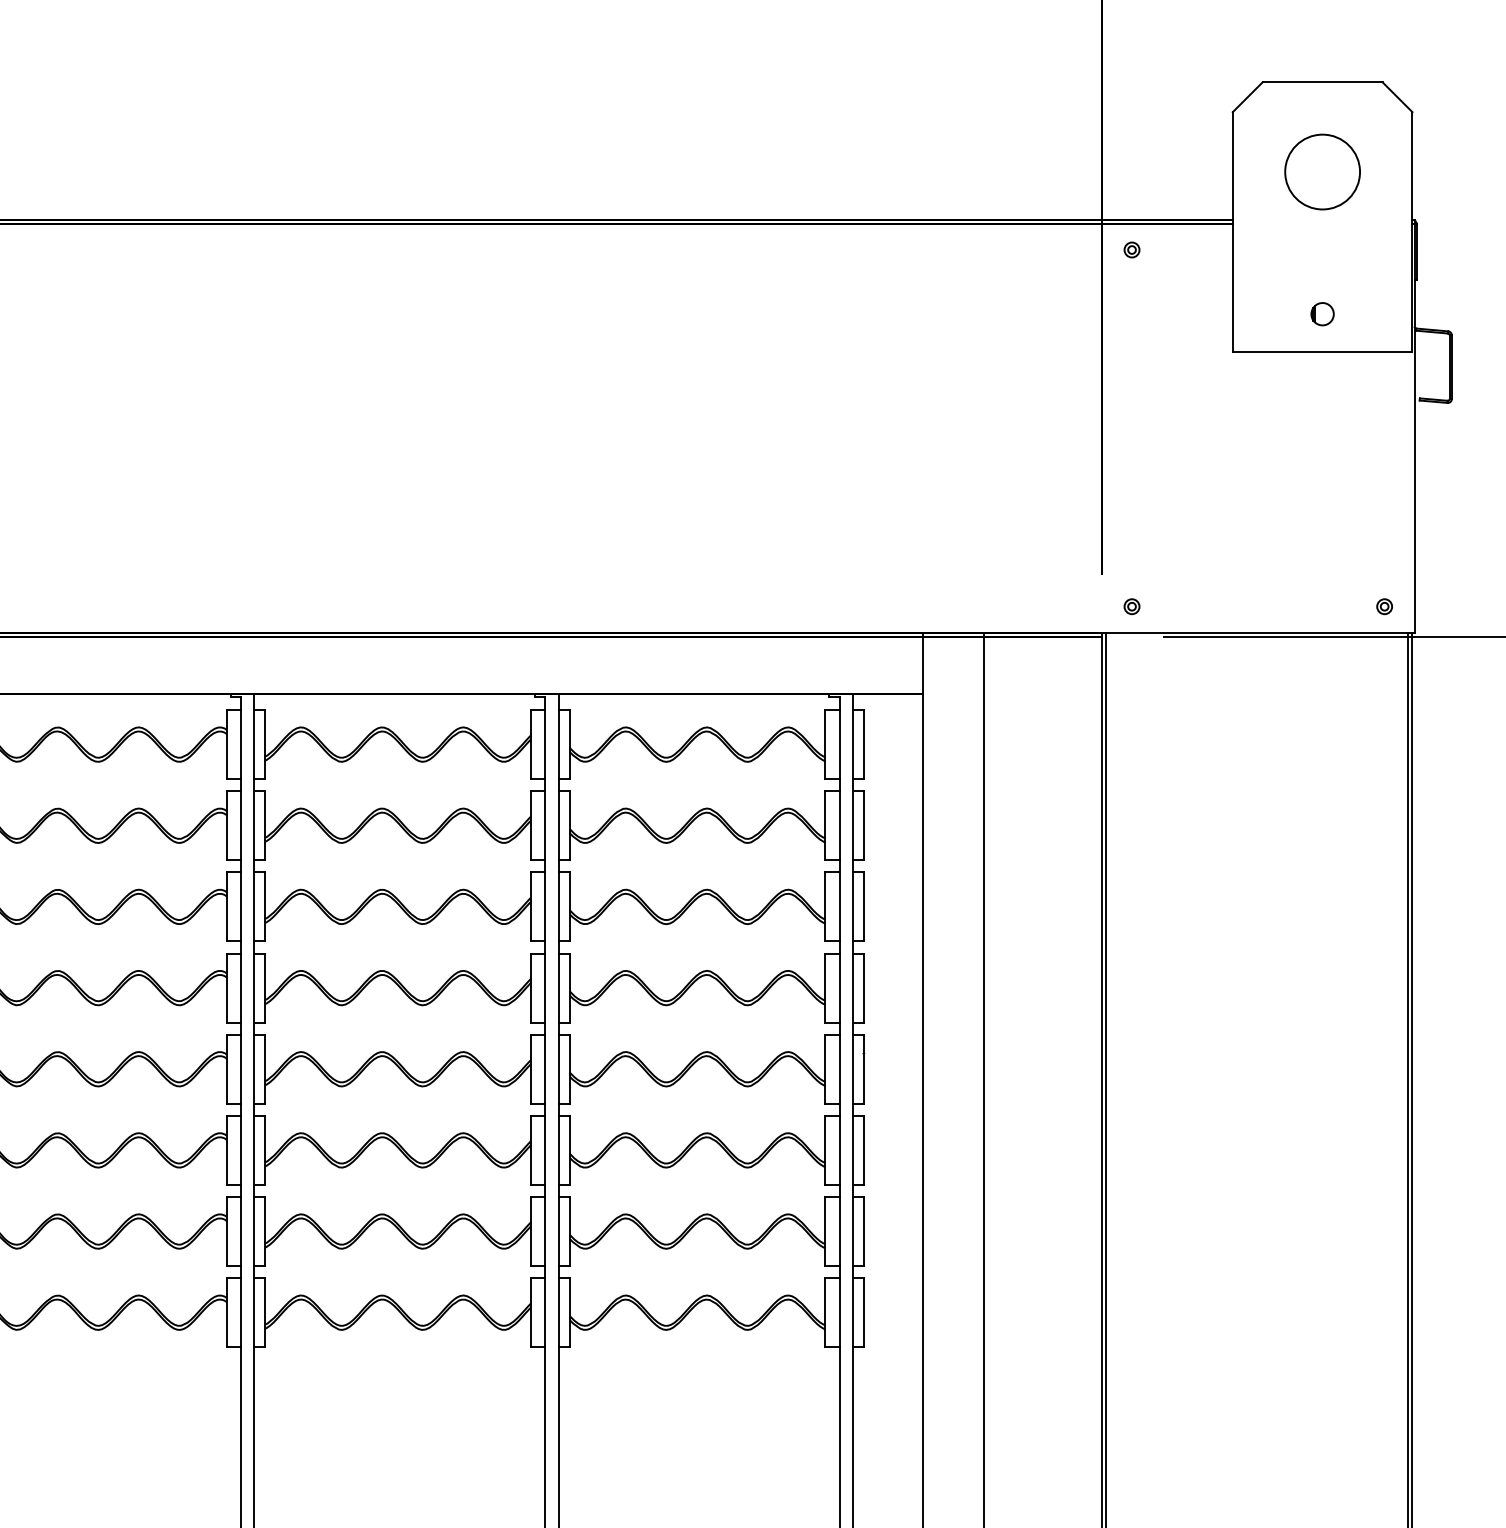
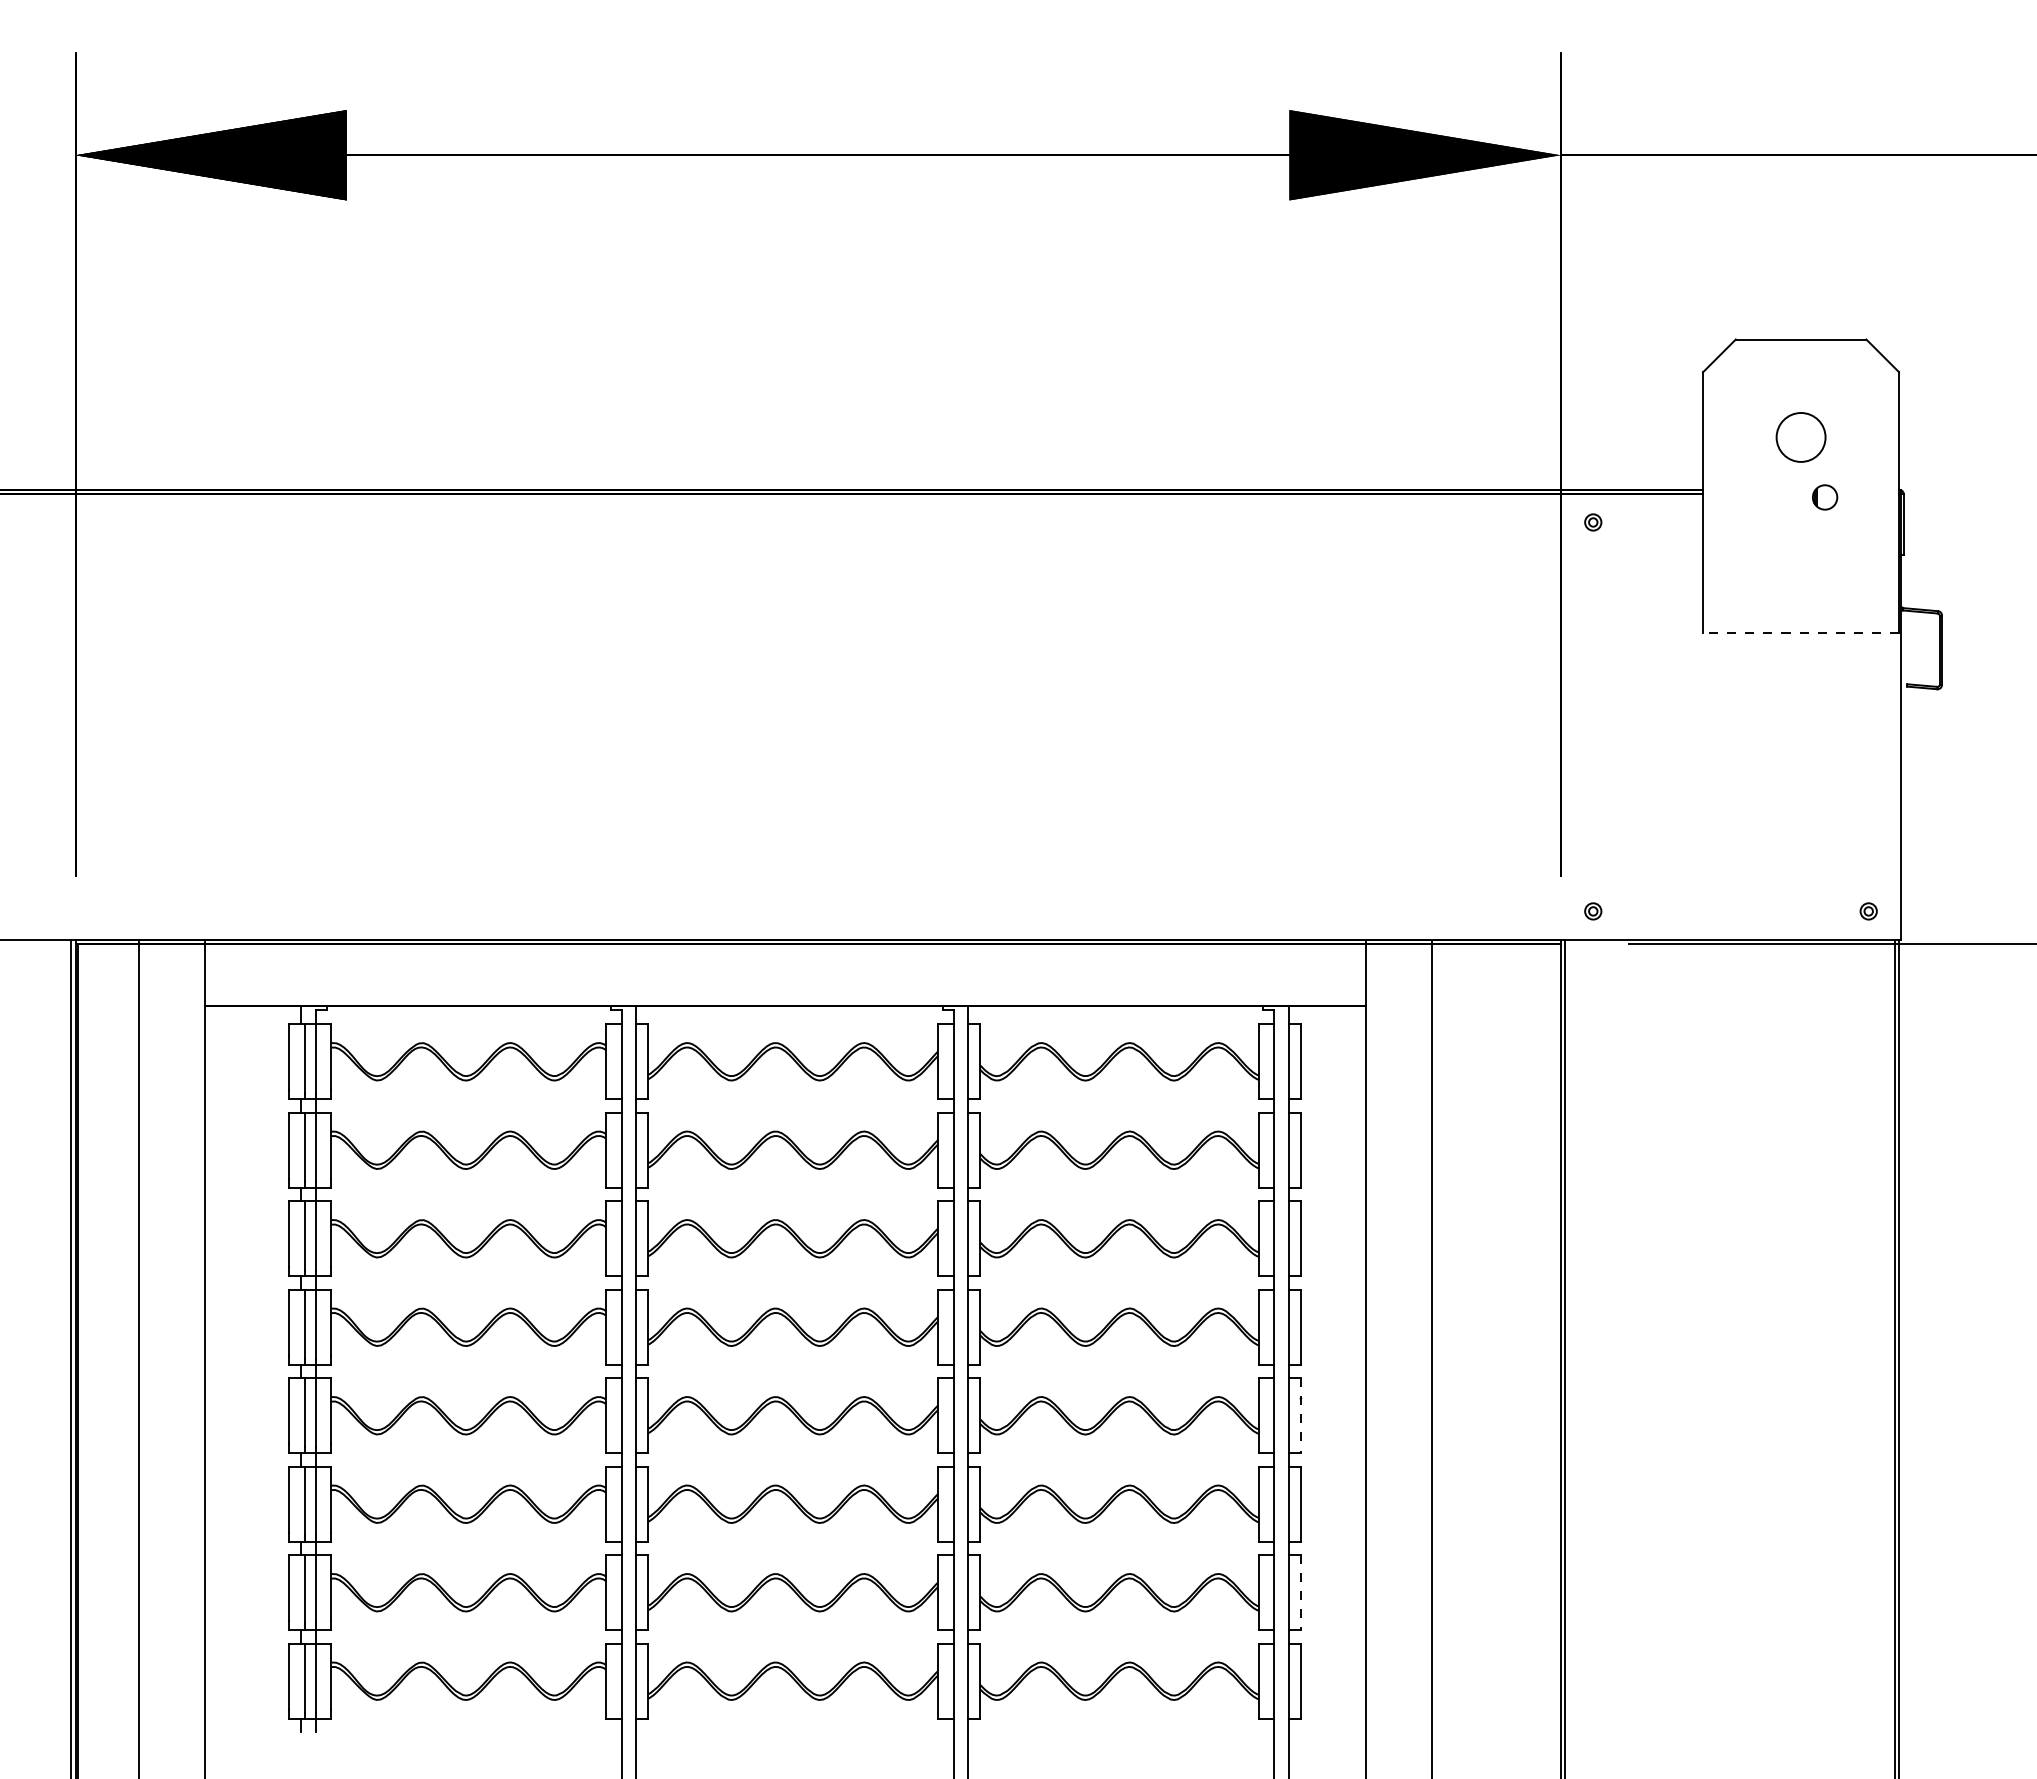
circle: (1322, 172) -> (1800, 437), size x0.6
part: (1322, 314) -> (1825, 497), moved
line: (1322, 351) -> (1801, 633), solid -> dashed
line: (863, 1069) -> (1300, 1415), solid -> dashed
line: (863, 1231) -> (1300, 1592), solid -> dashed

